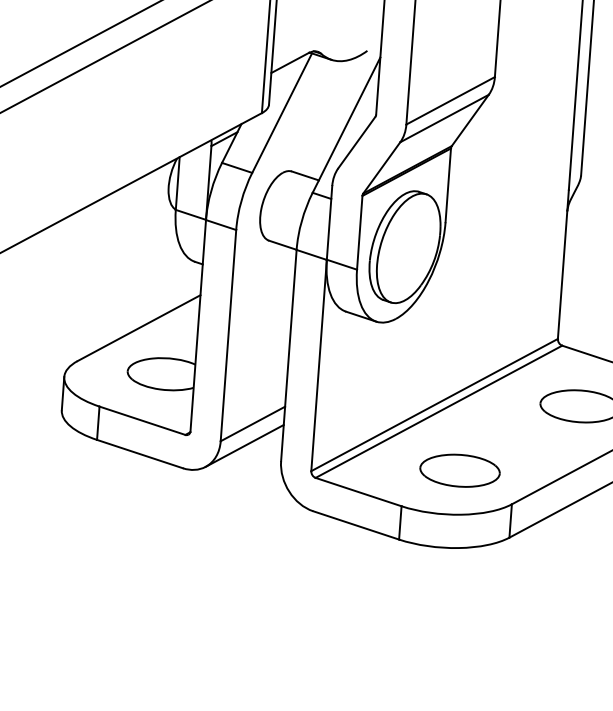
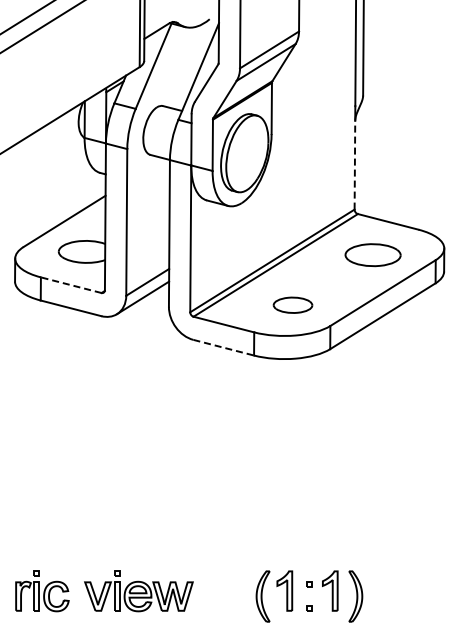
line: (562, 273) -> (354, 164), solid -> dashed
line: (141, 421) -> (70, 285), solid -> dashed
part: (459, 471) -> (292, 305), size x0.7
line: (357, 525) -> (224, 347), solid -> dashed

